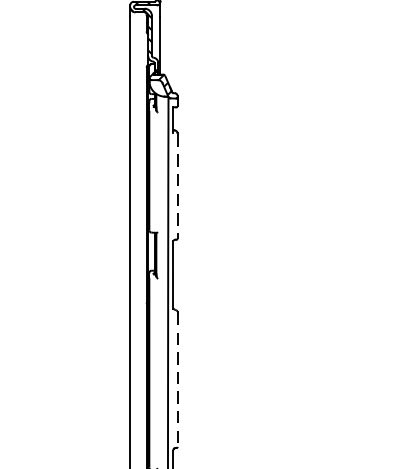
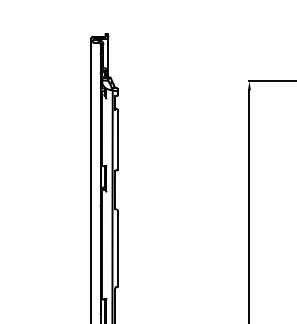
line: (176, 186) -> (117, 140), dashed -> solid
line: (176, 379) -> (117, 248), dashed -> solid

